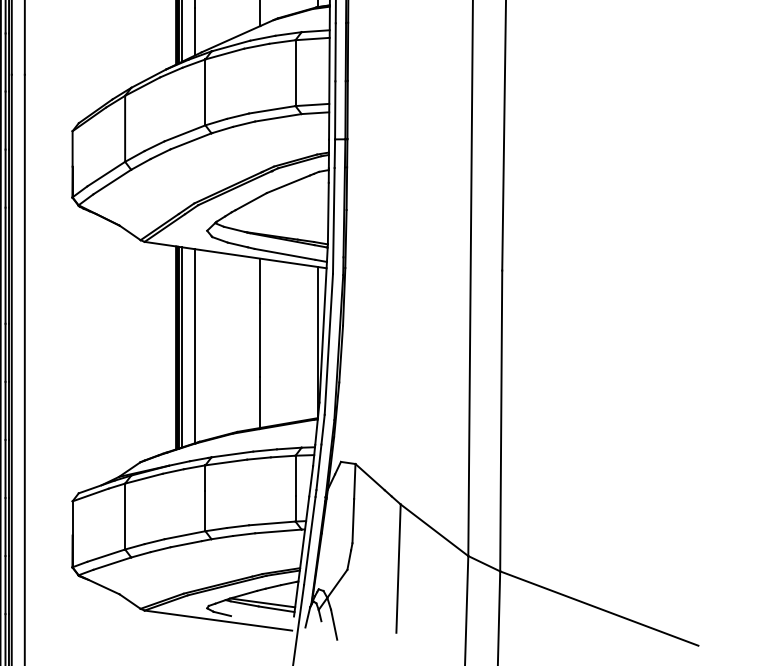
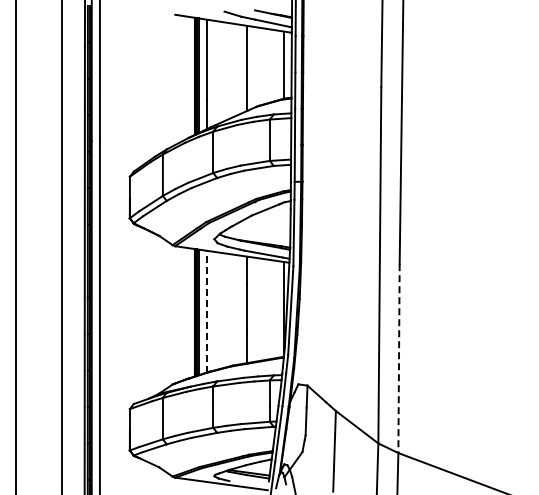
line: (196, 345) -> (207, 311), solid -> dashed
line: (501, 422) -> (399, 359), solid -> dashed

